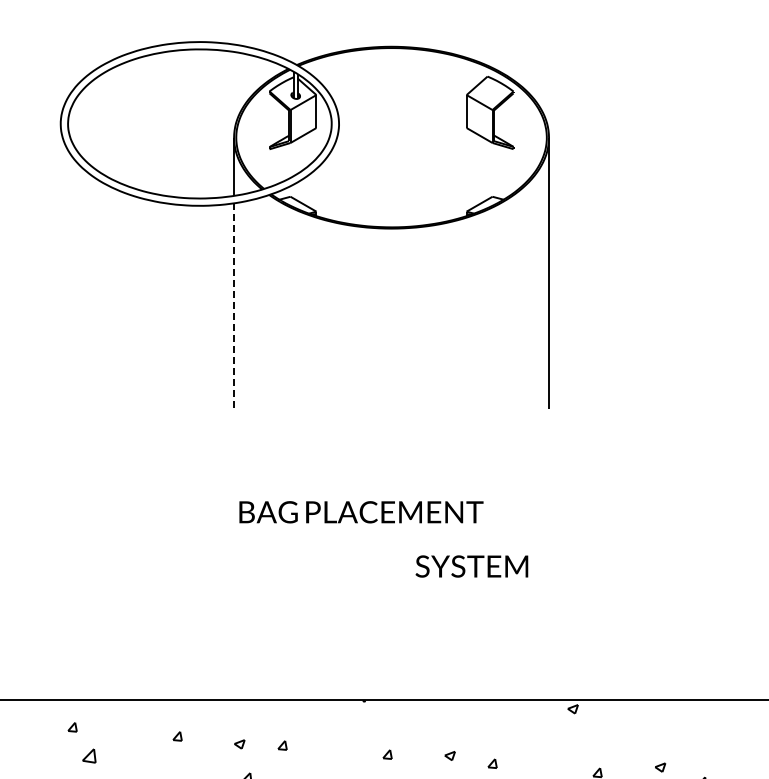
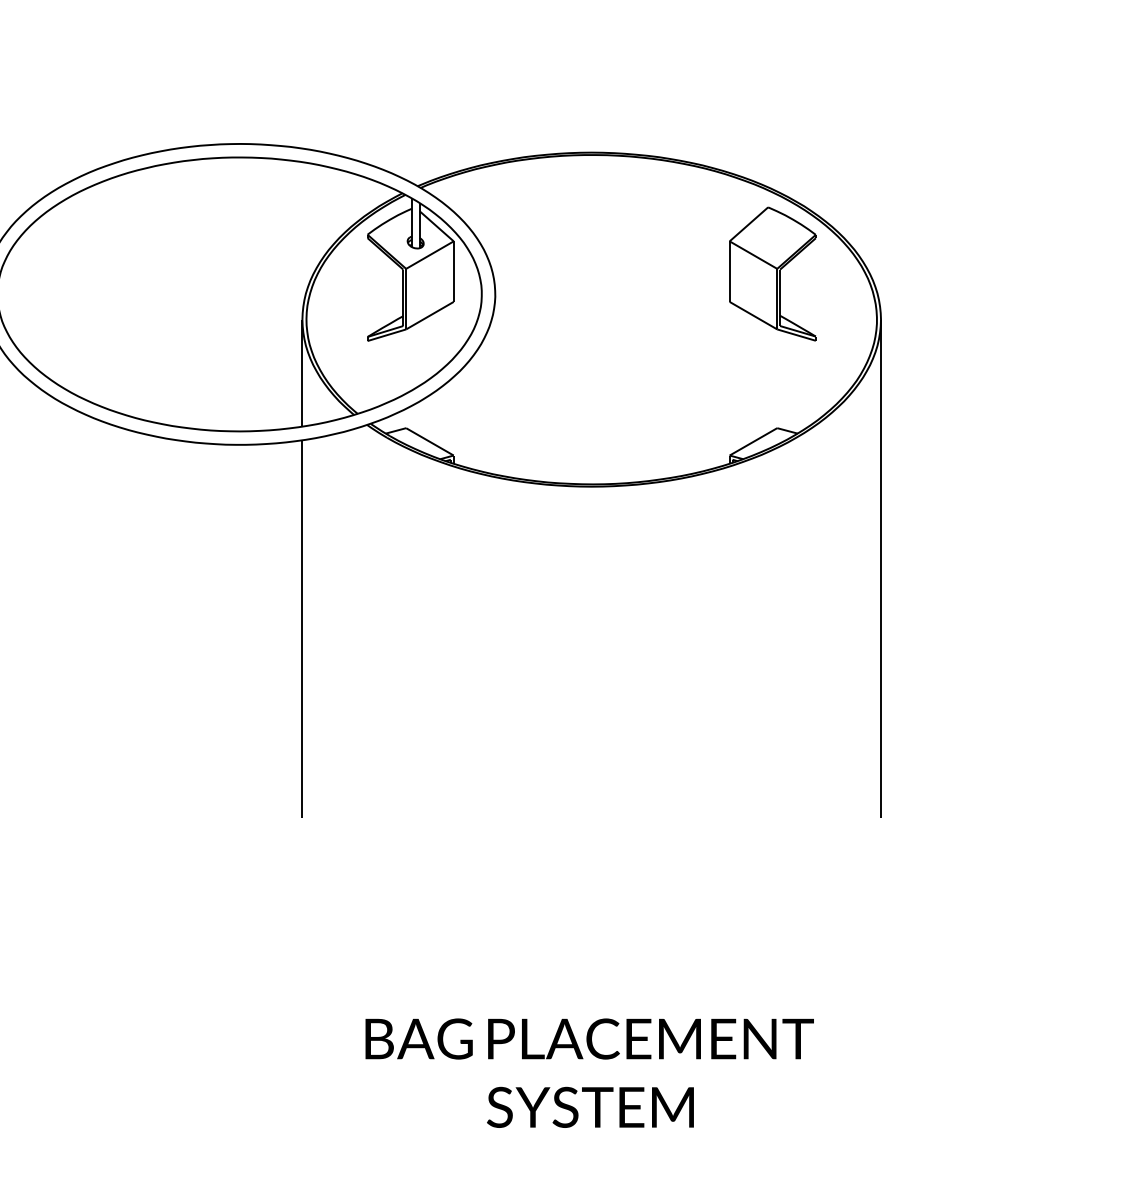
line: (234, 306) -> (303, 629), dashed -> solid
text: (361, 512) -> (589, 1039), moved
text: (471, 566) -> (589, 1107), moved

